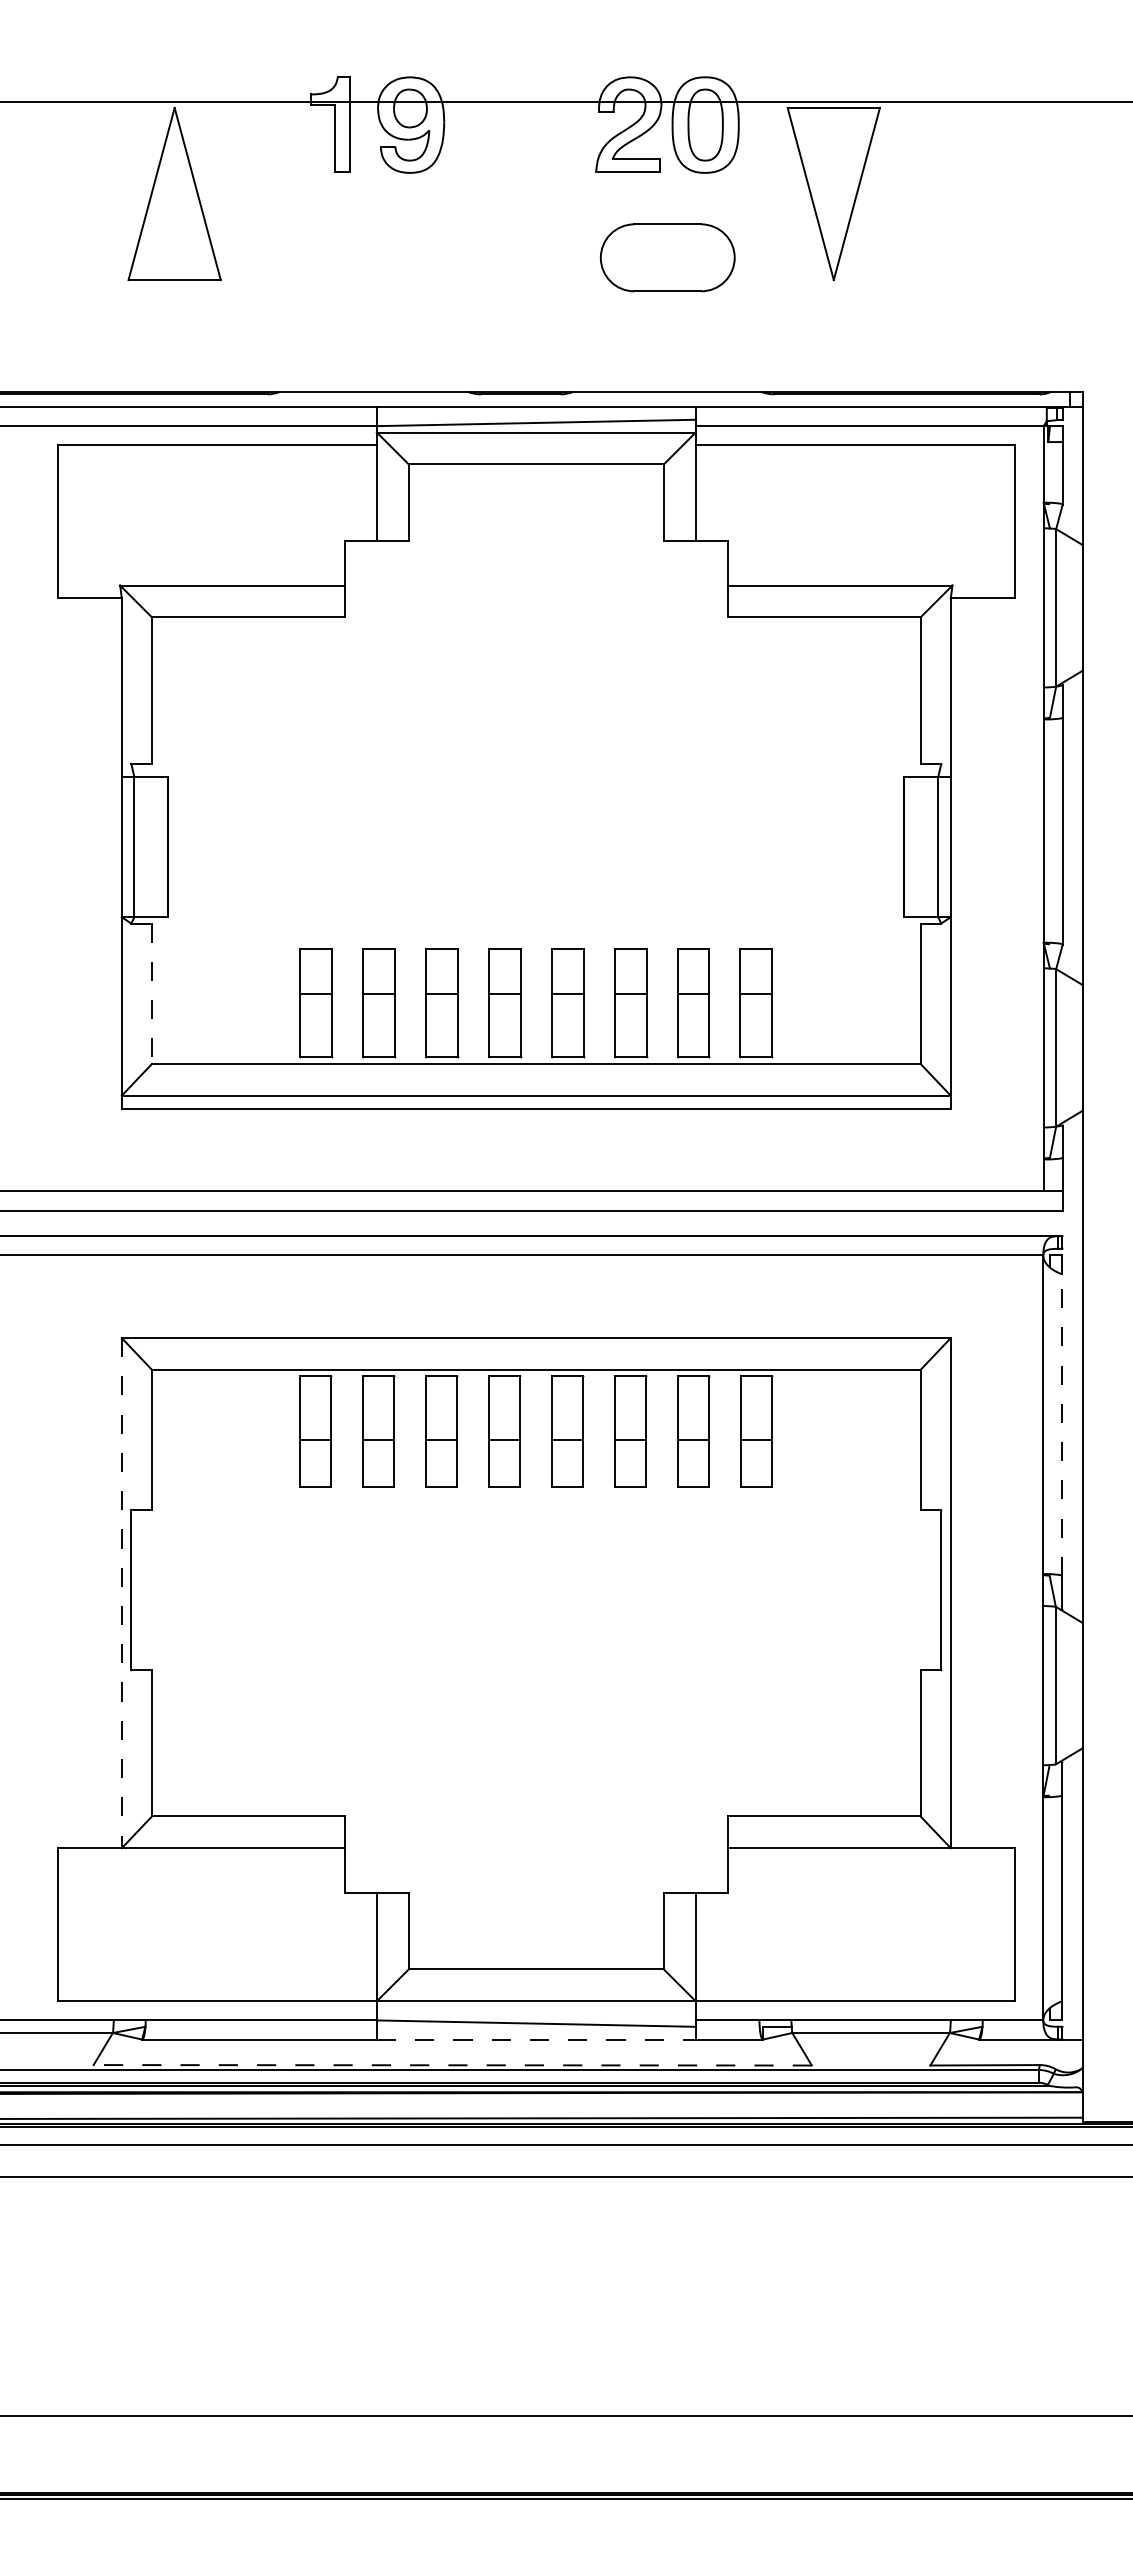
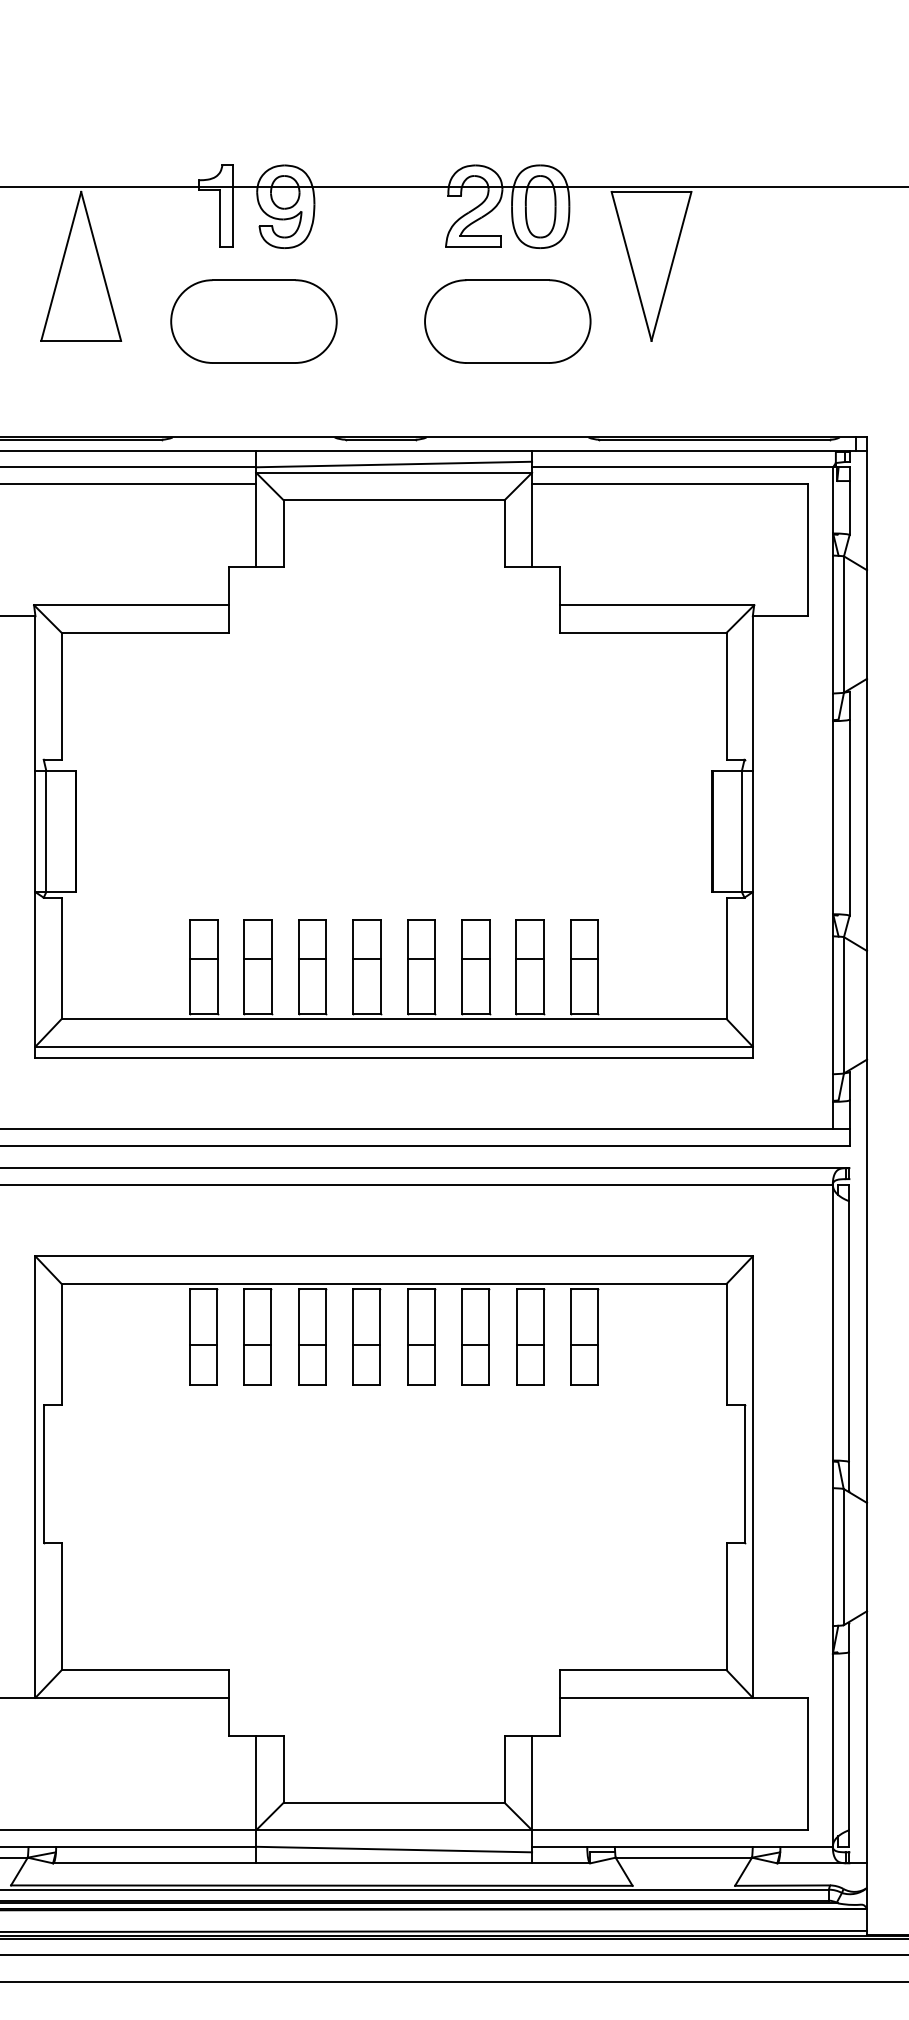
part: (373, 257) -> (253, 321), added
part: (667, 257) -> (507, 321), size x1.43
line: (152, 994) -> (62, 959), dashed -> solid
line: (1062, 1425) -> (849, 1332), dashed -> solid
line: (121, 1593) -> (35, 1477), dashed -> solid
line: (536, 2039) -> (394, 1863), dashed -> solid
line: (452, 2065) -> (321, 1885), dashed -> solid

